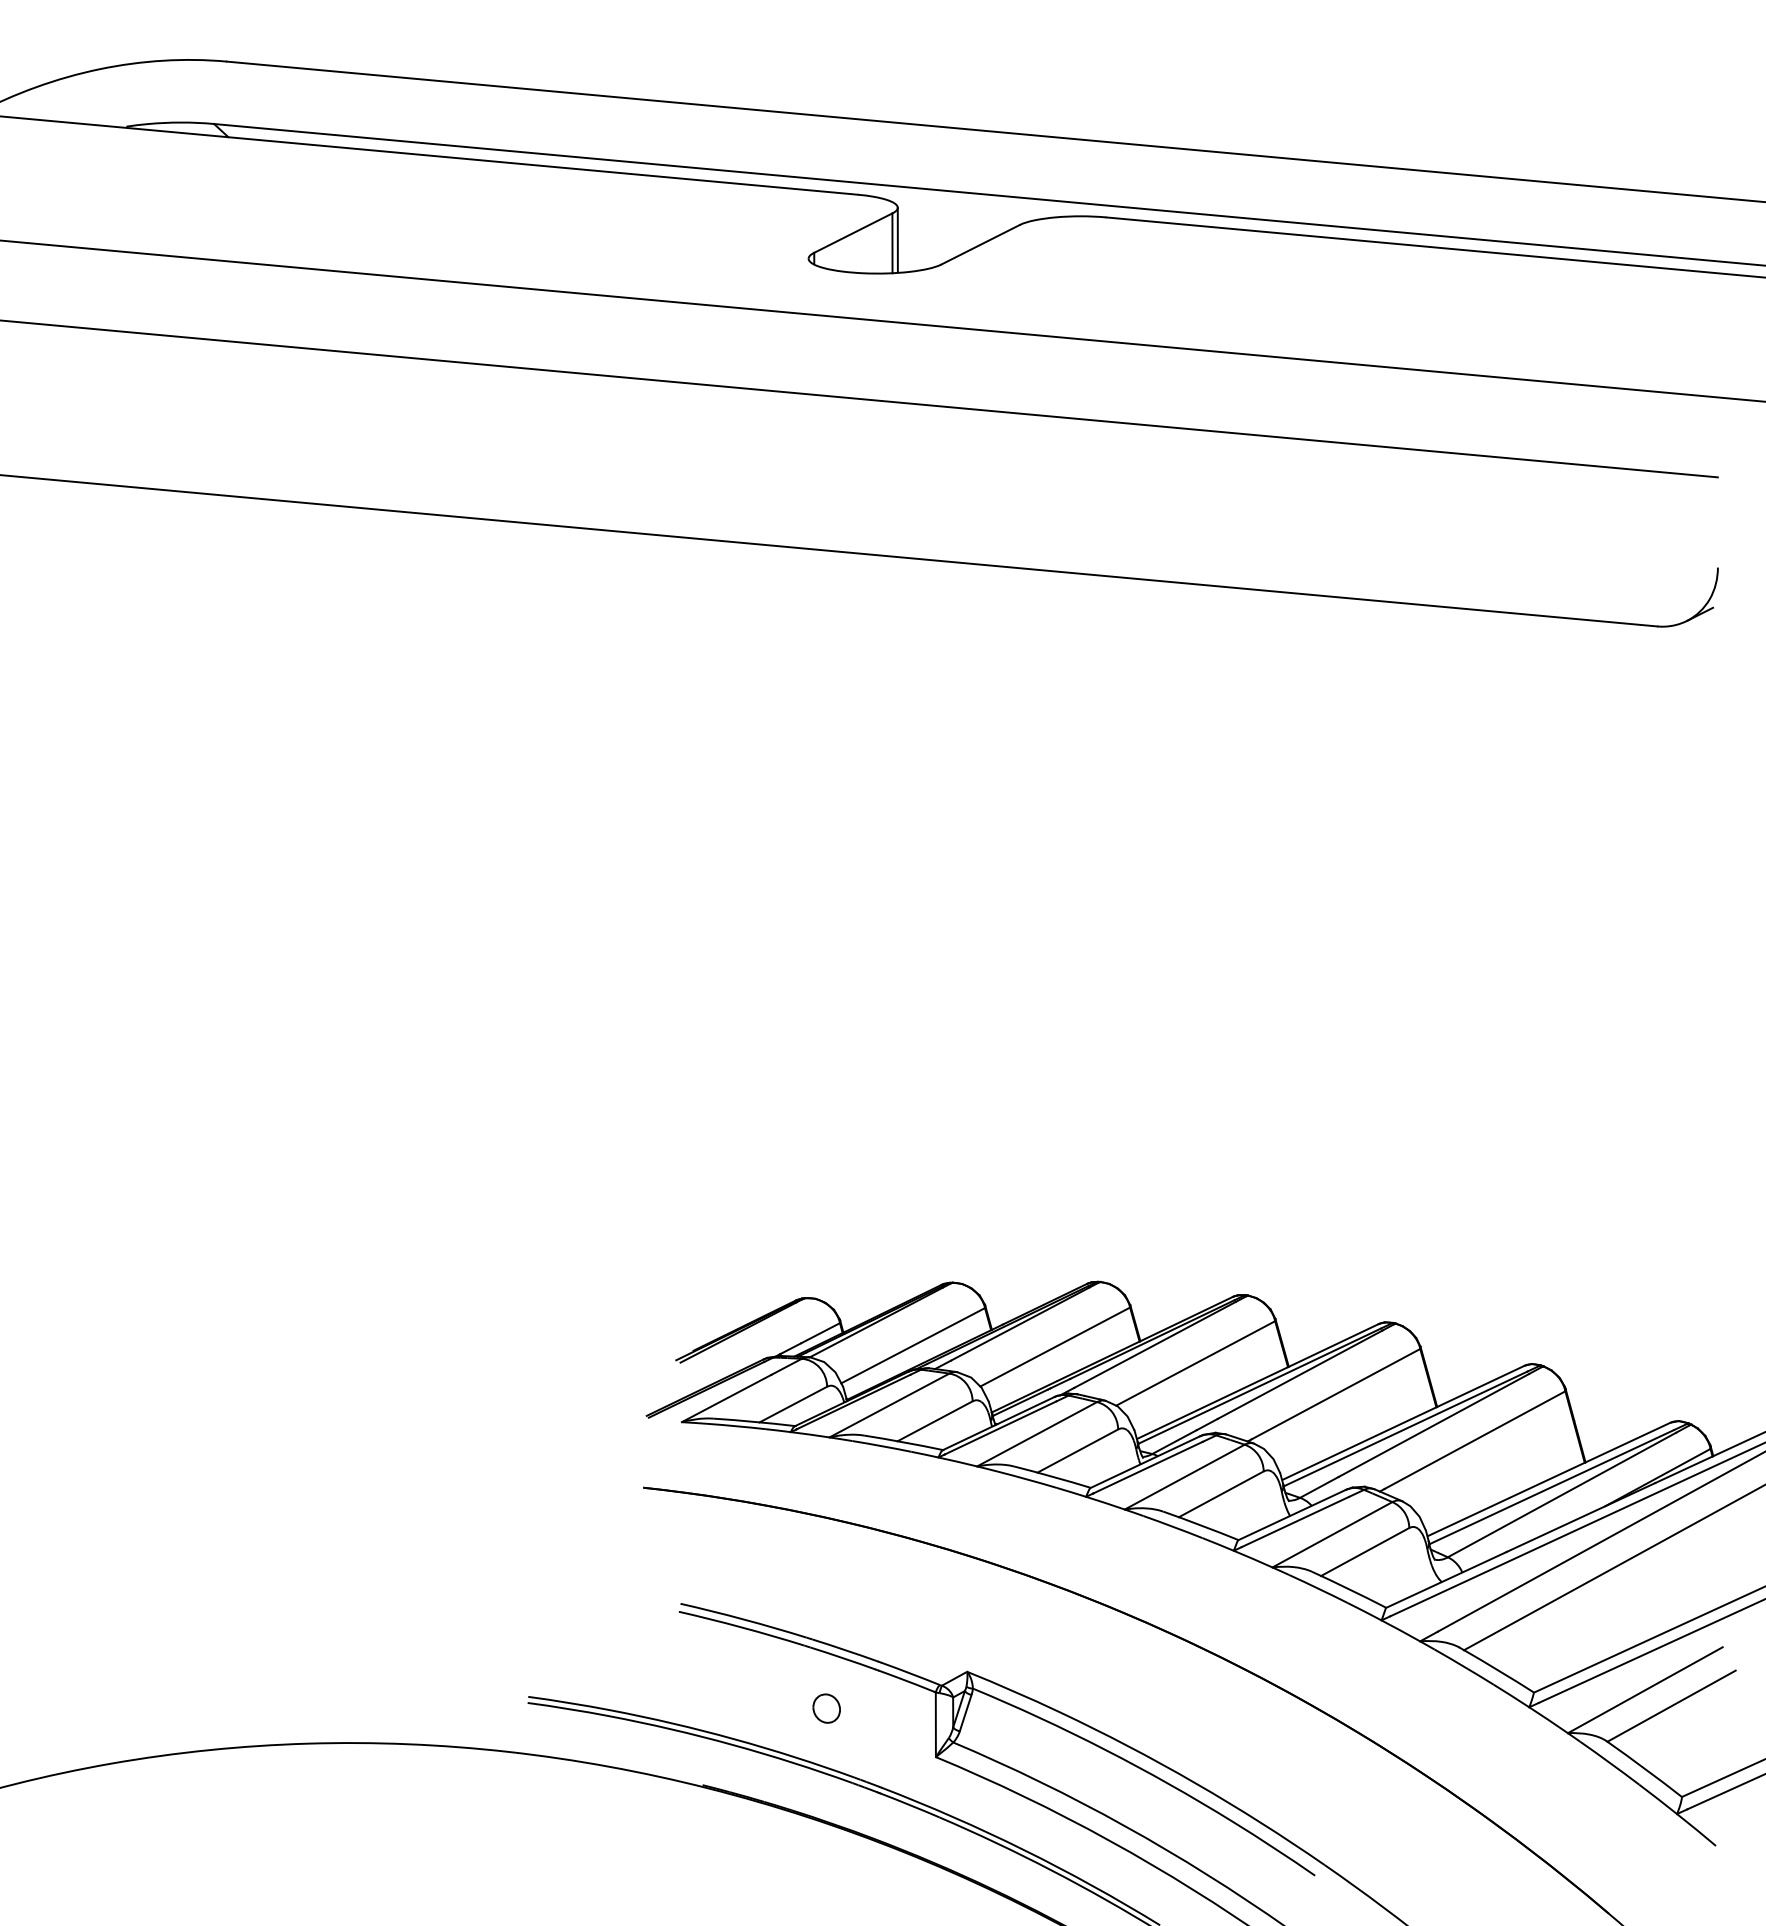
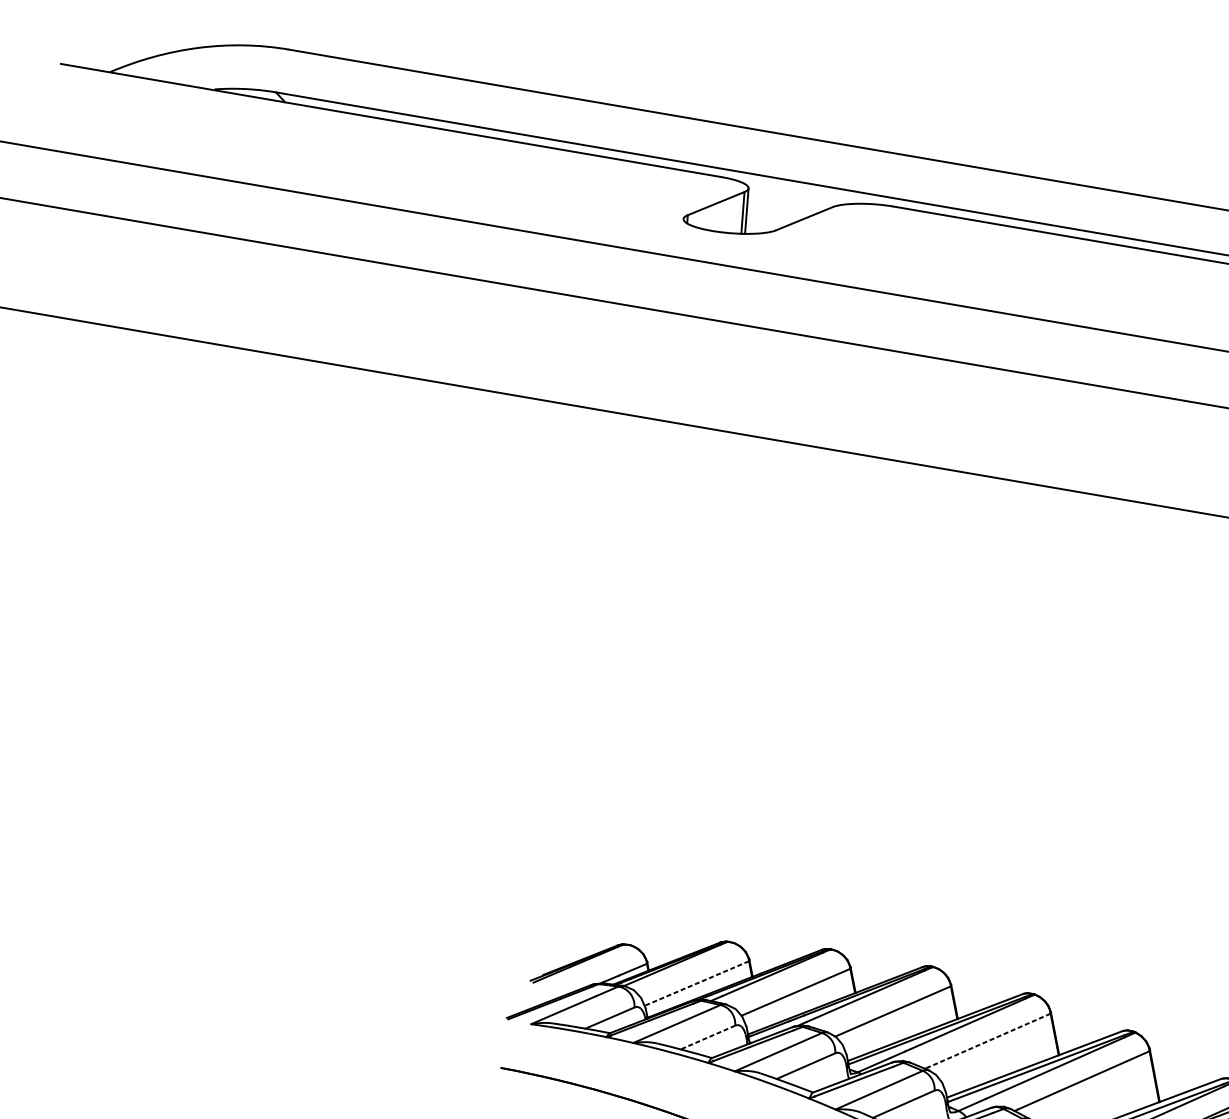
line: (912, 1345) -> (696, 983), solid -> dashed
line: (1335, 1394) -> (988, 1040), solid -> dashed
line: (935, 1421) -> (708, 1037), solid -> dashed

